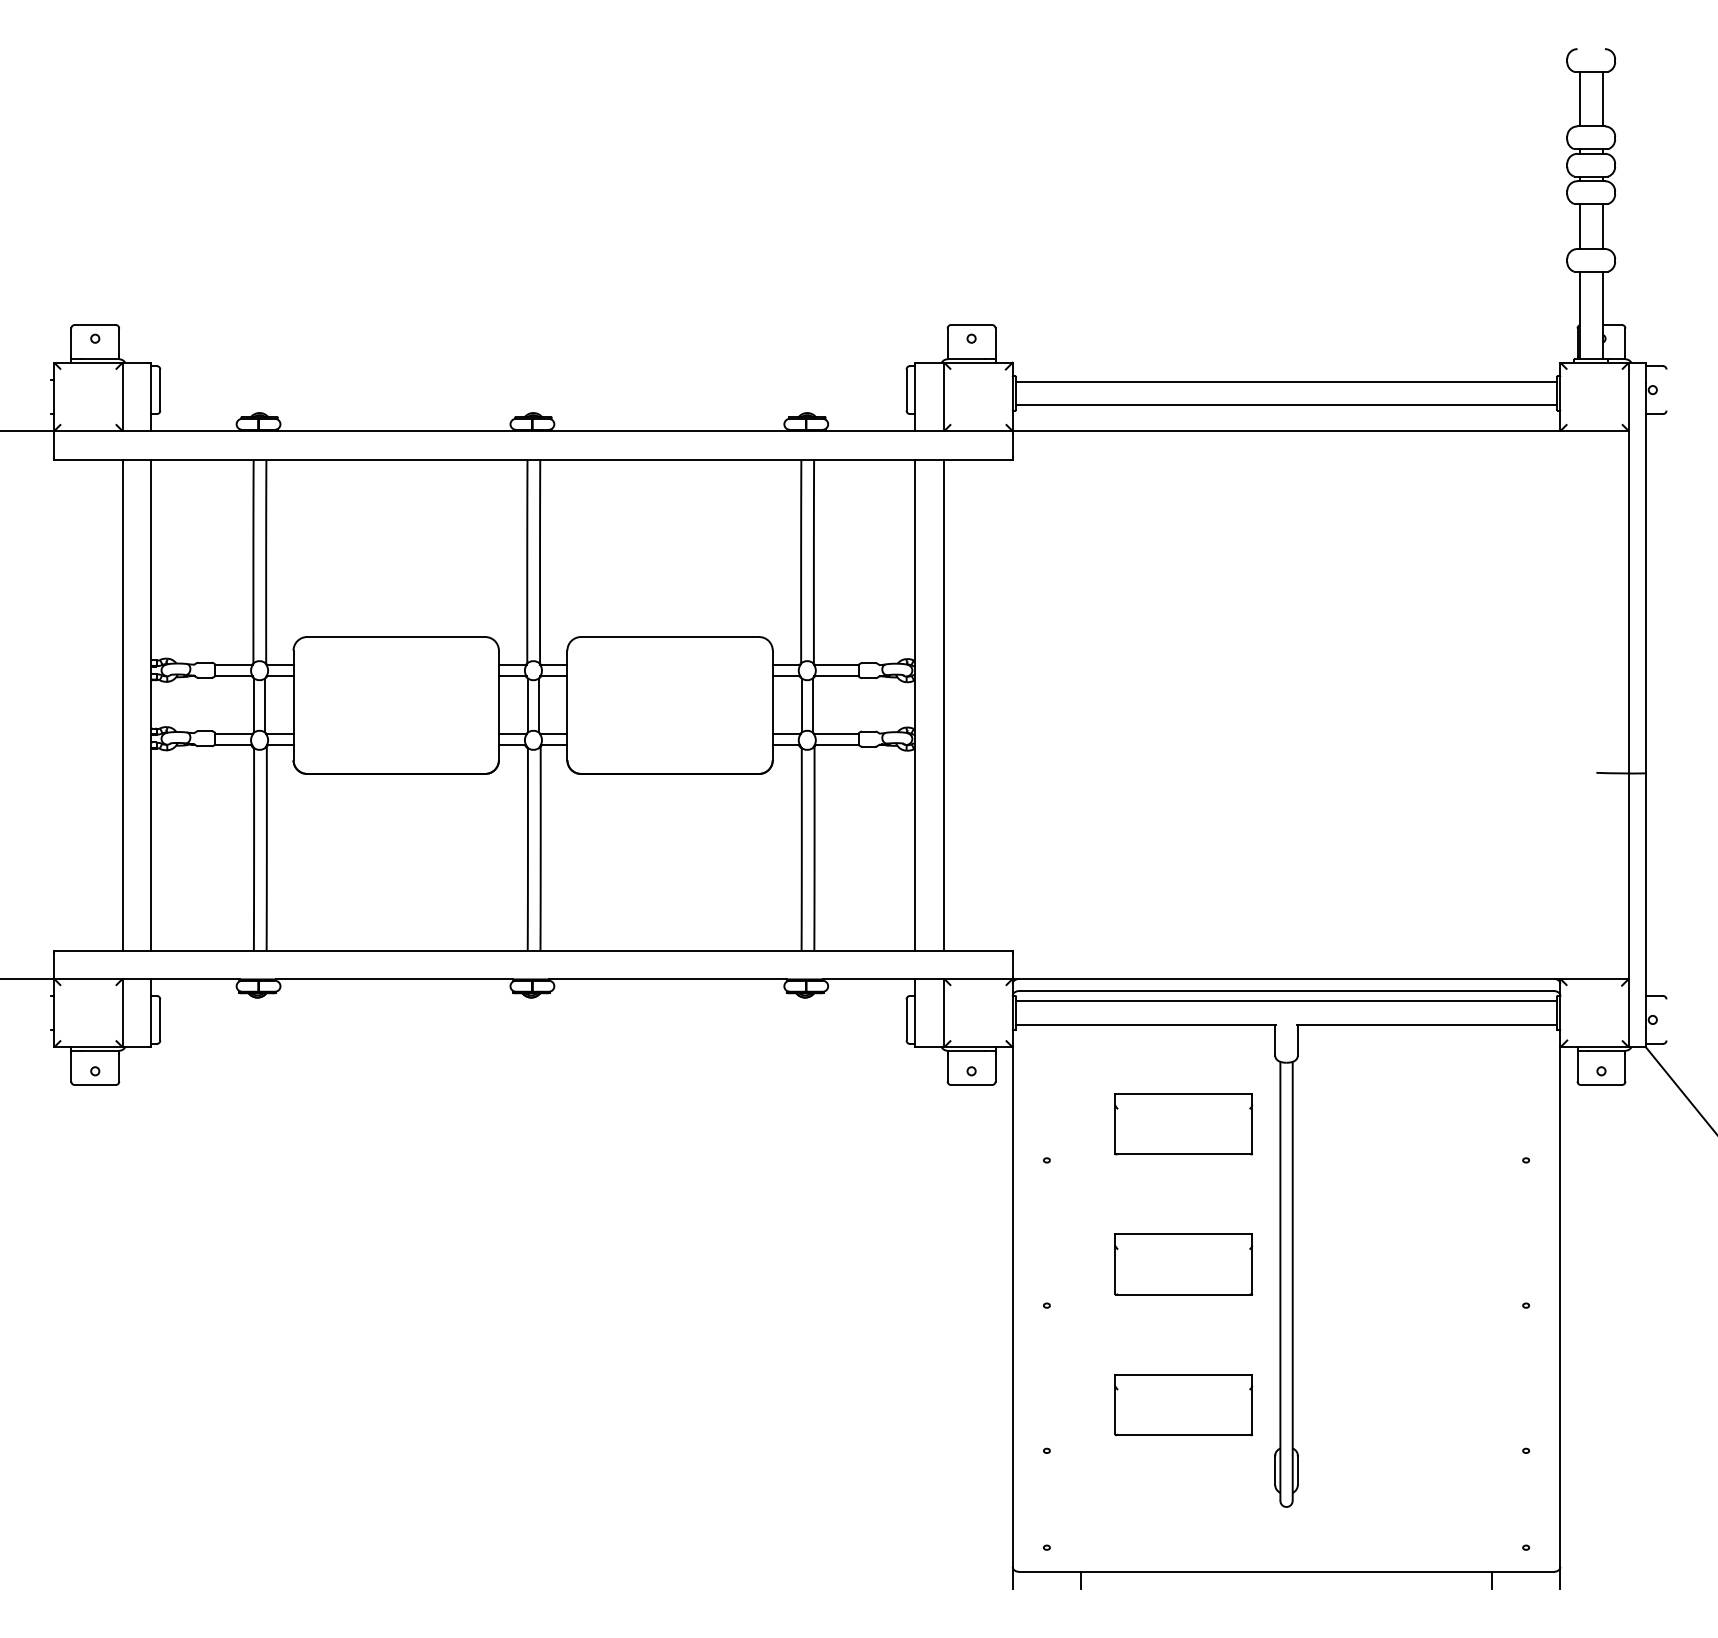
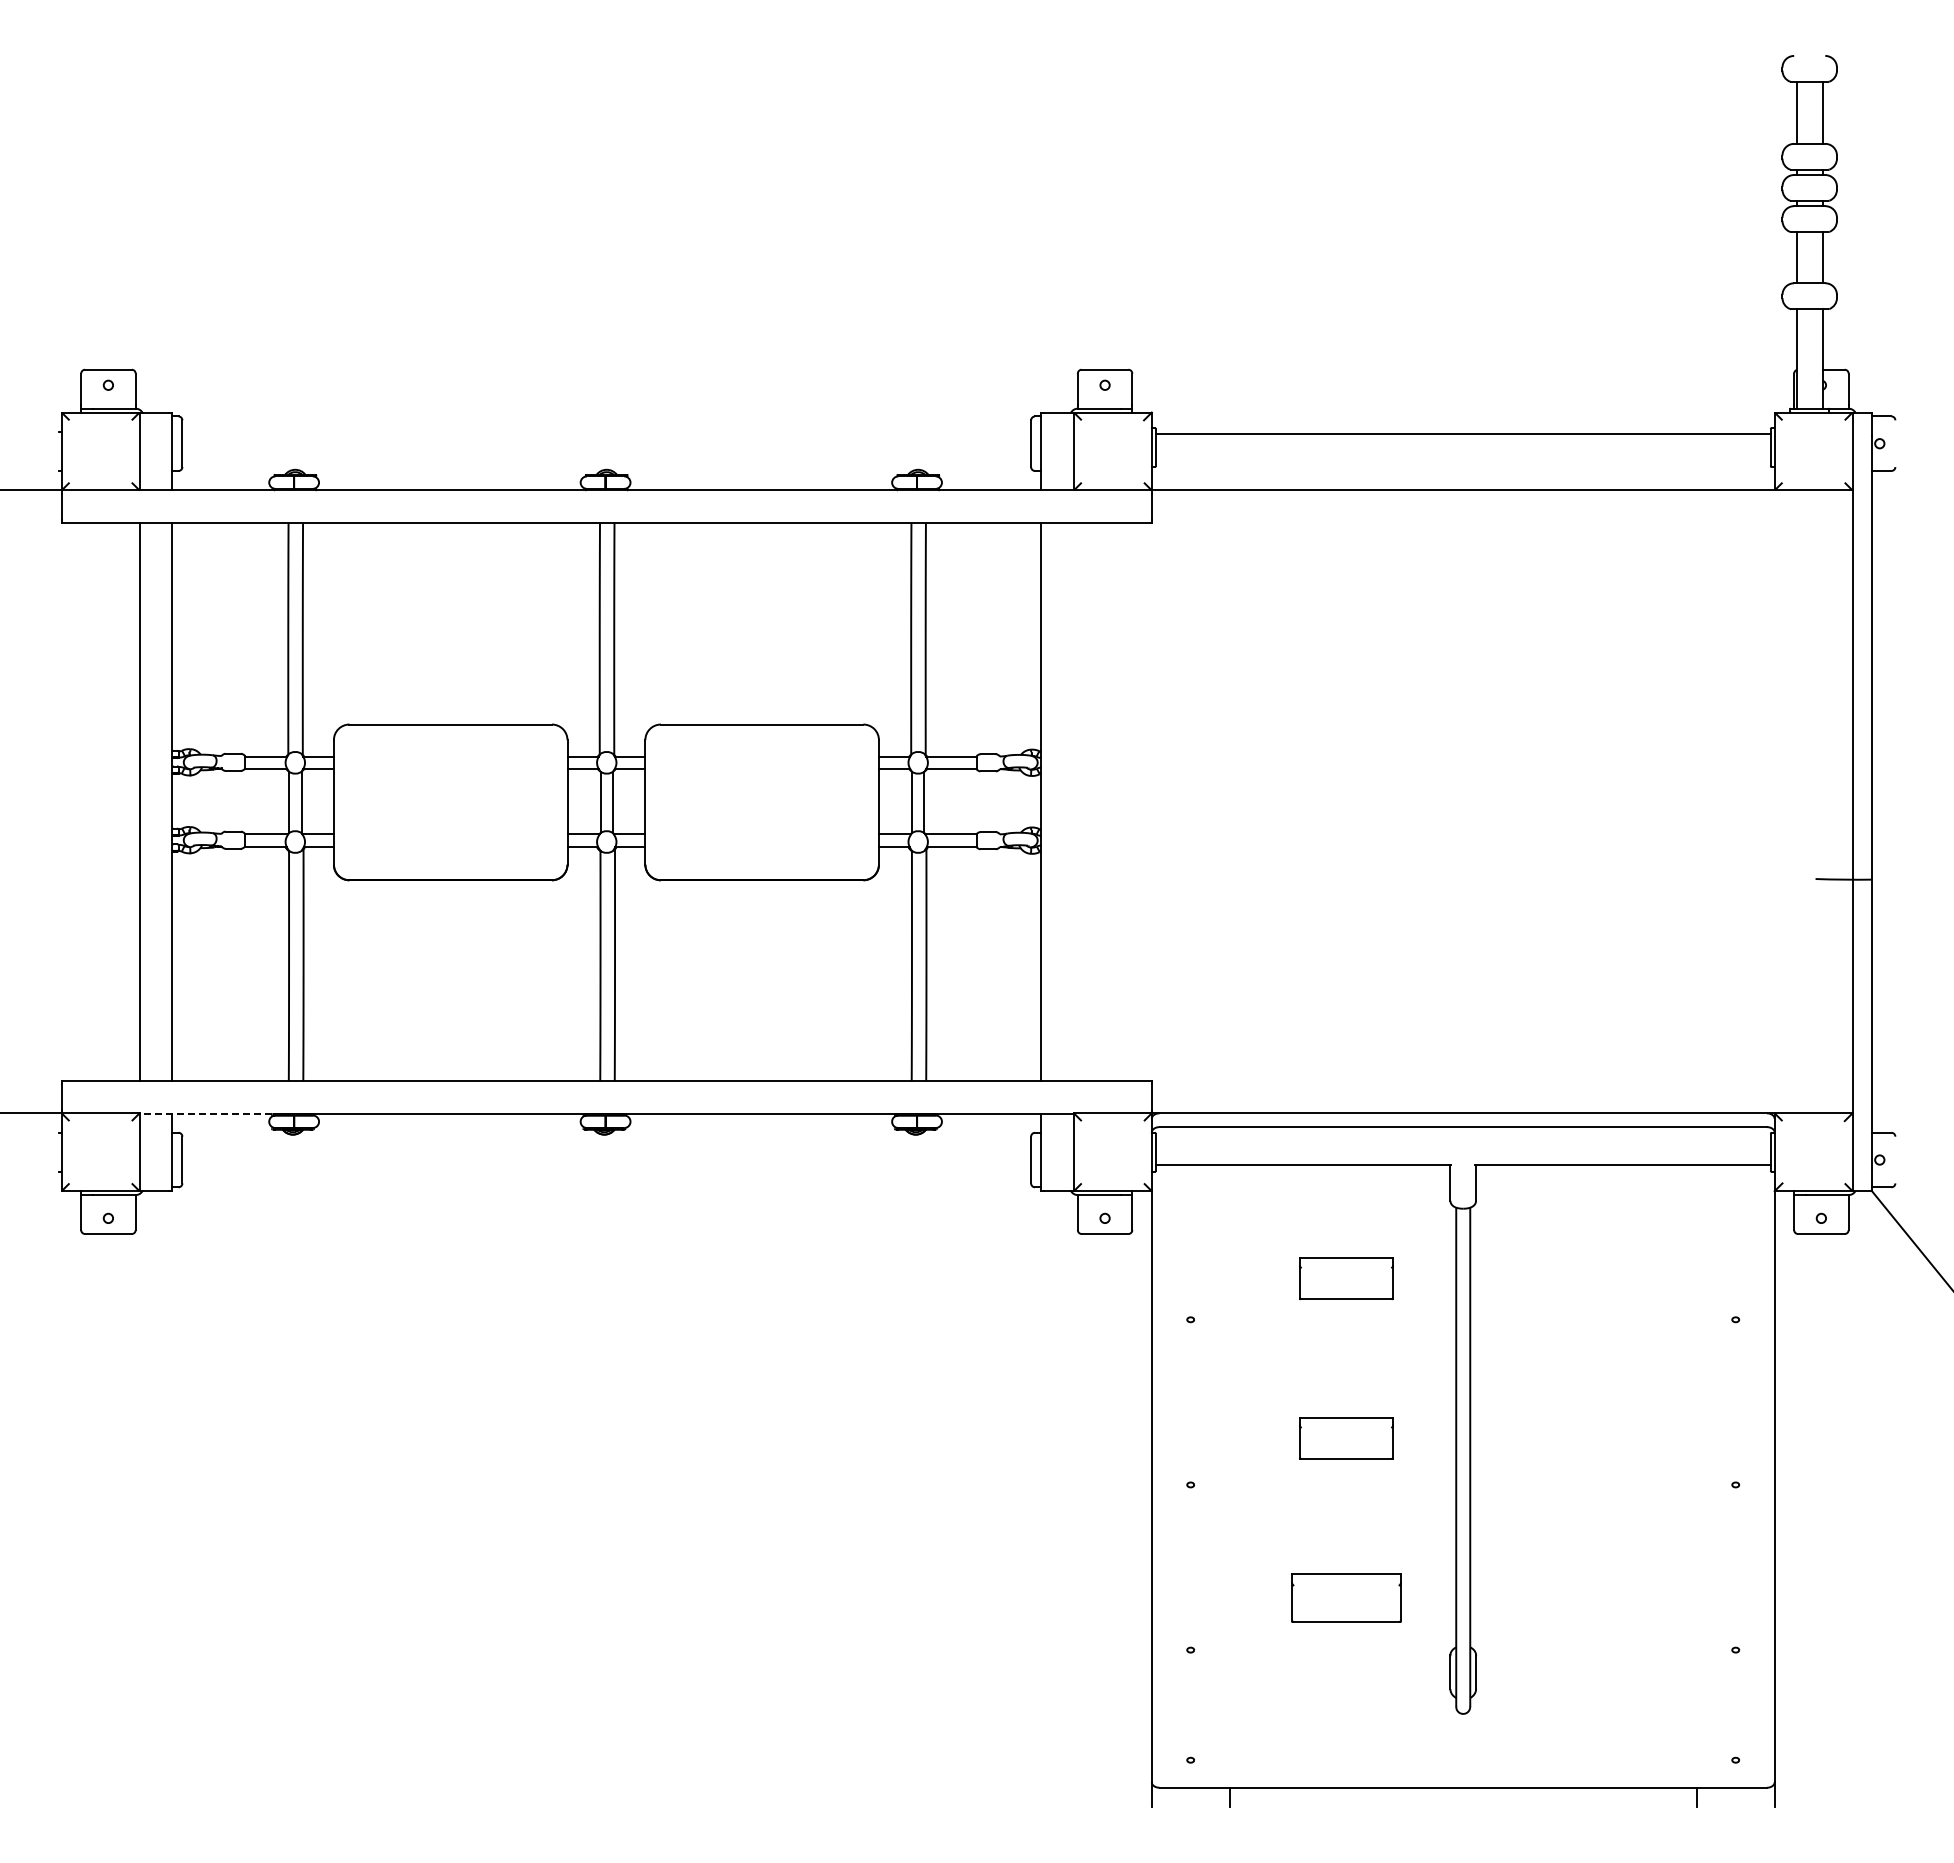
line: (1285, 404) -> (1462, 460), removed
line: (943, 705) -> (1073, 802), removed
line: (180, 979) -> (205, 1114), solid -> dashed
line: (1285, 1001) -> (1462, 1139), removed
part: (1183, 1124) -> (1346, 1278), size x0.6
part: (1183, 1264) -> (1346, 1438), size x0.6
part: (1183, 1404) -> (1346, 1597), size x0.7

